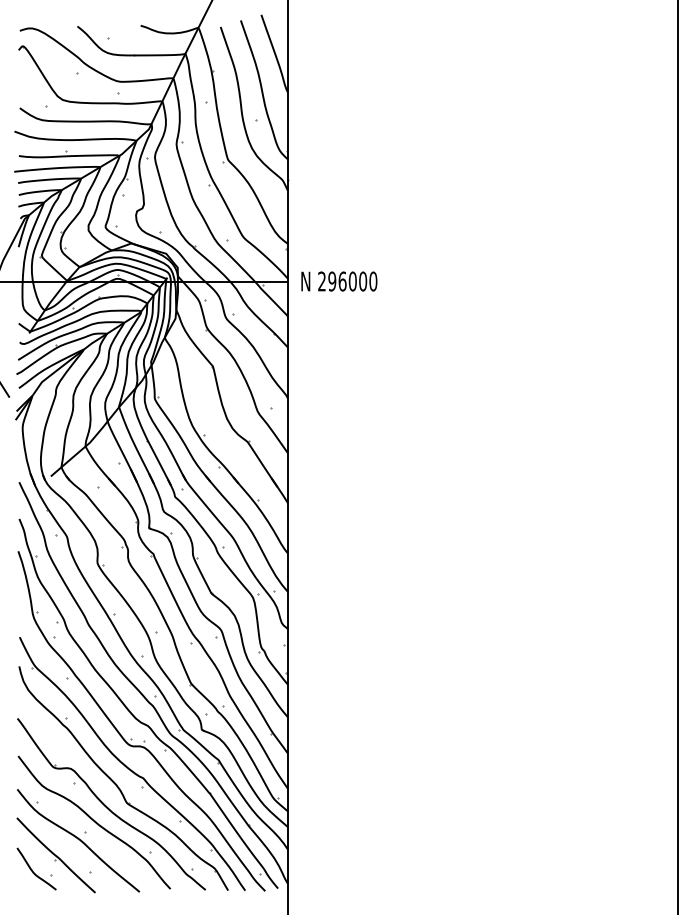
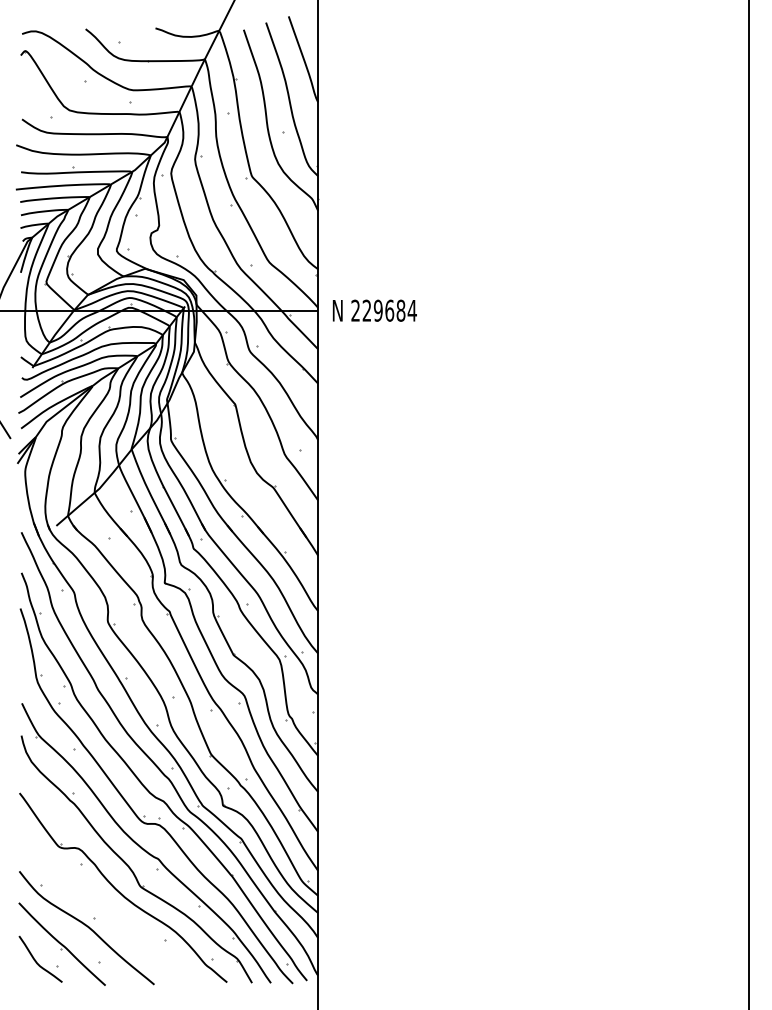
text: (352, 281) -> (389, 310), 296000 -> 229684
curve: (93, 821) -> (103, 906), removed

